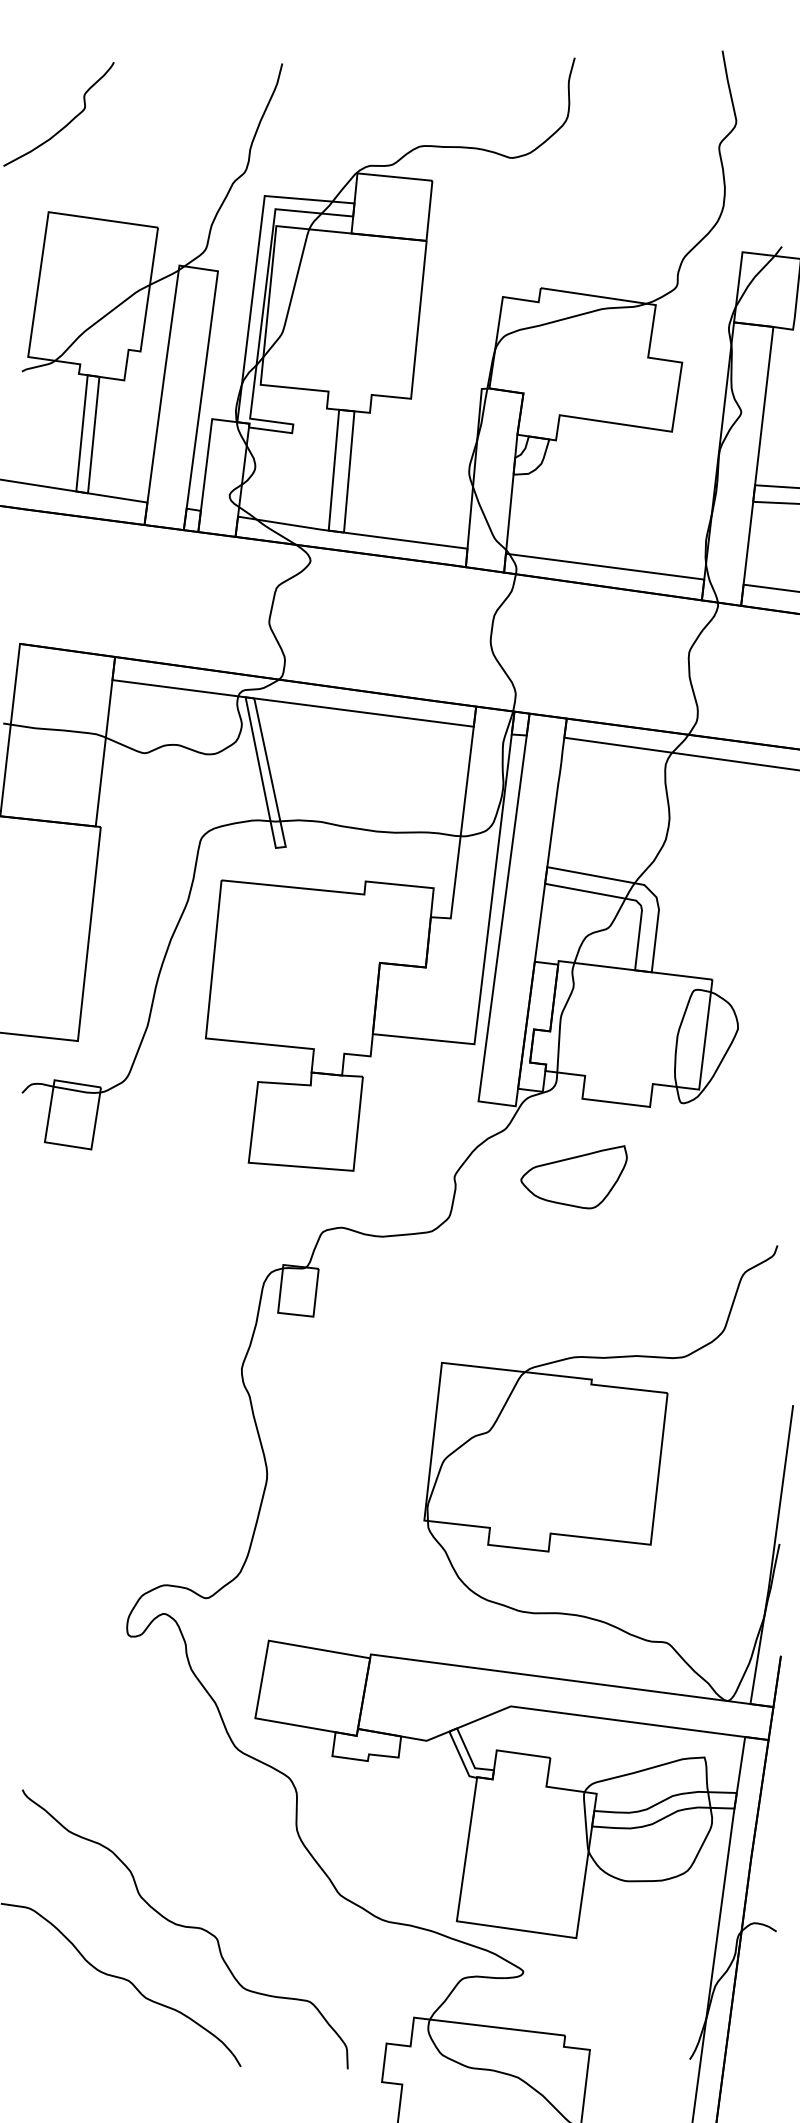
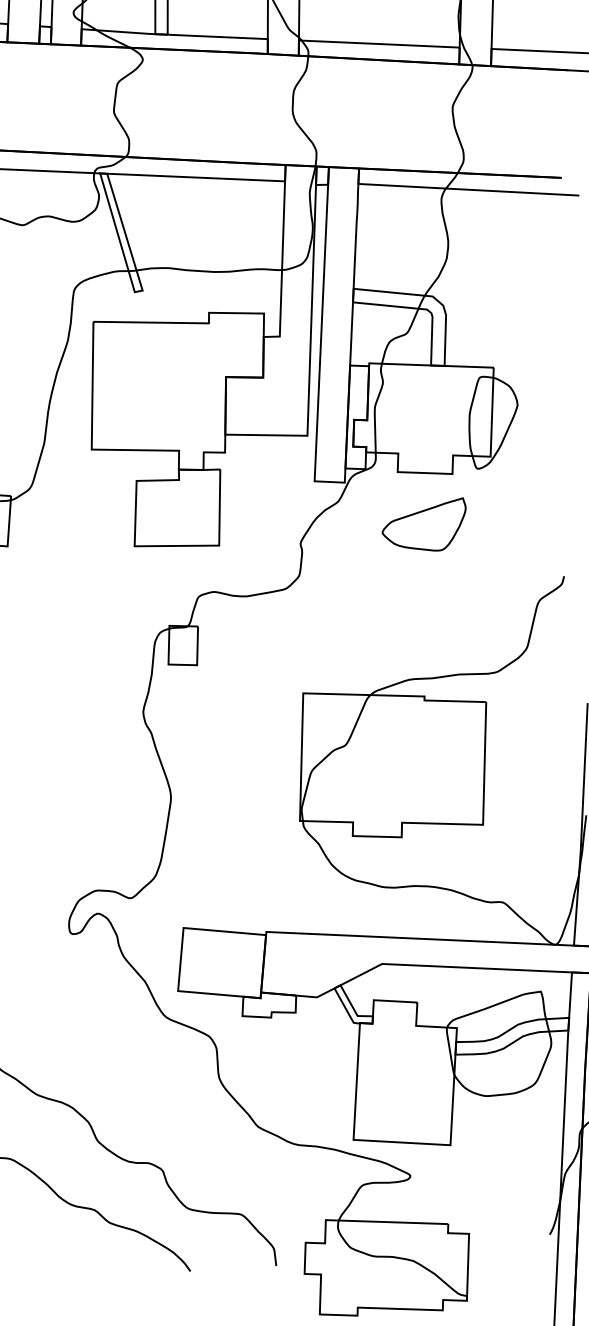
part: (573, 1177) -> (424, 526), moved

